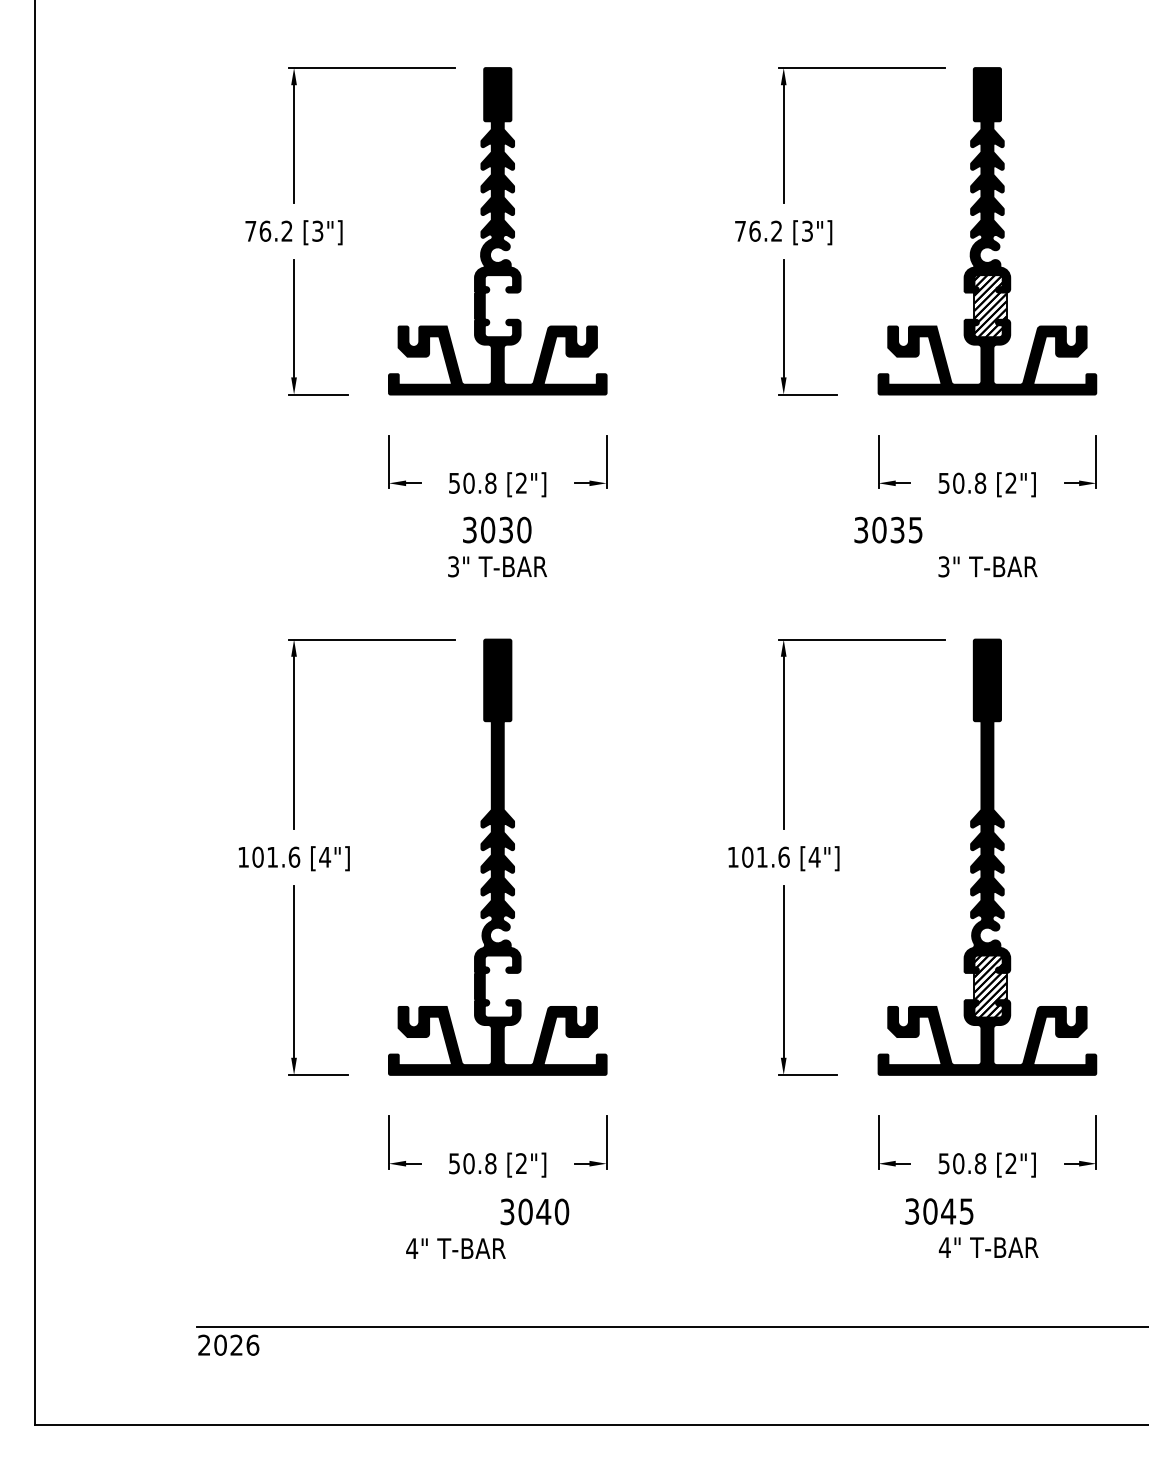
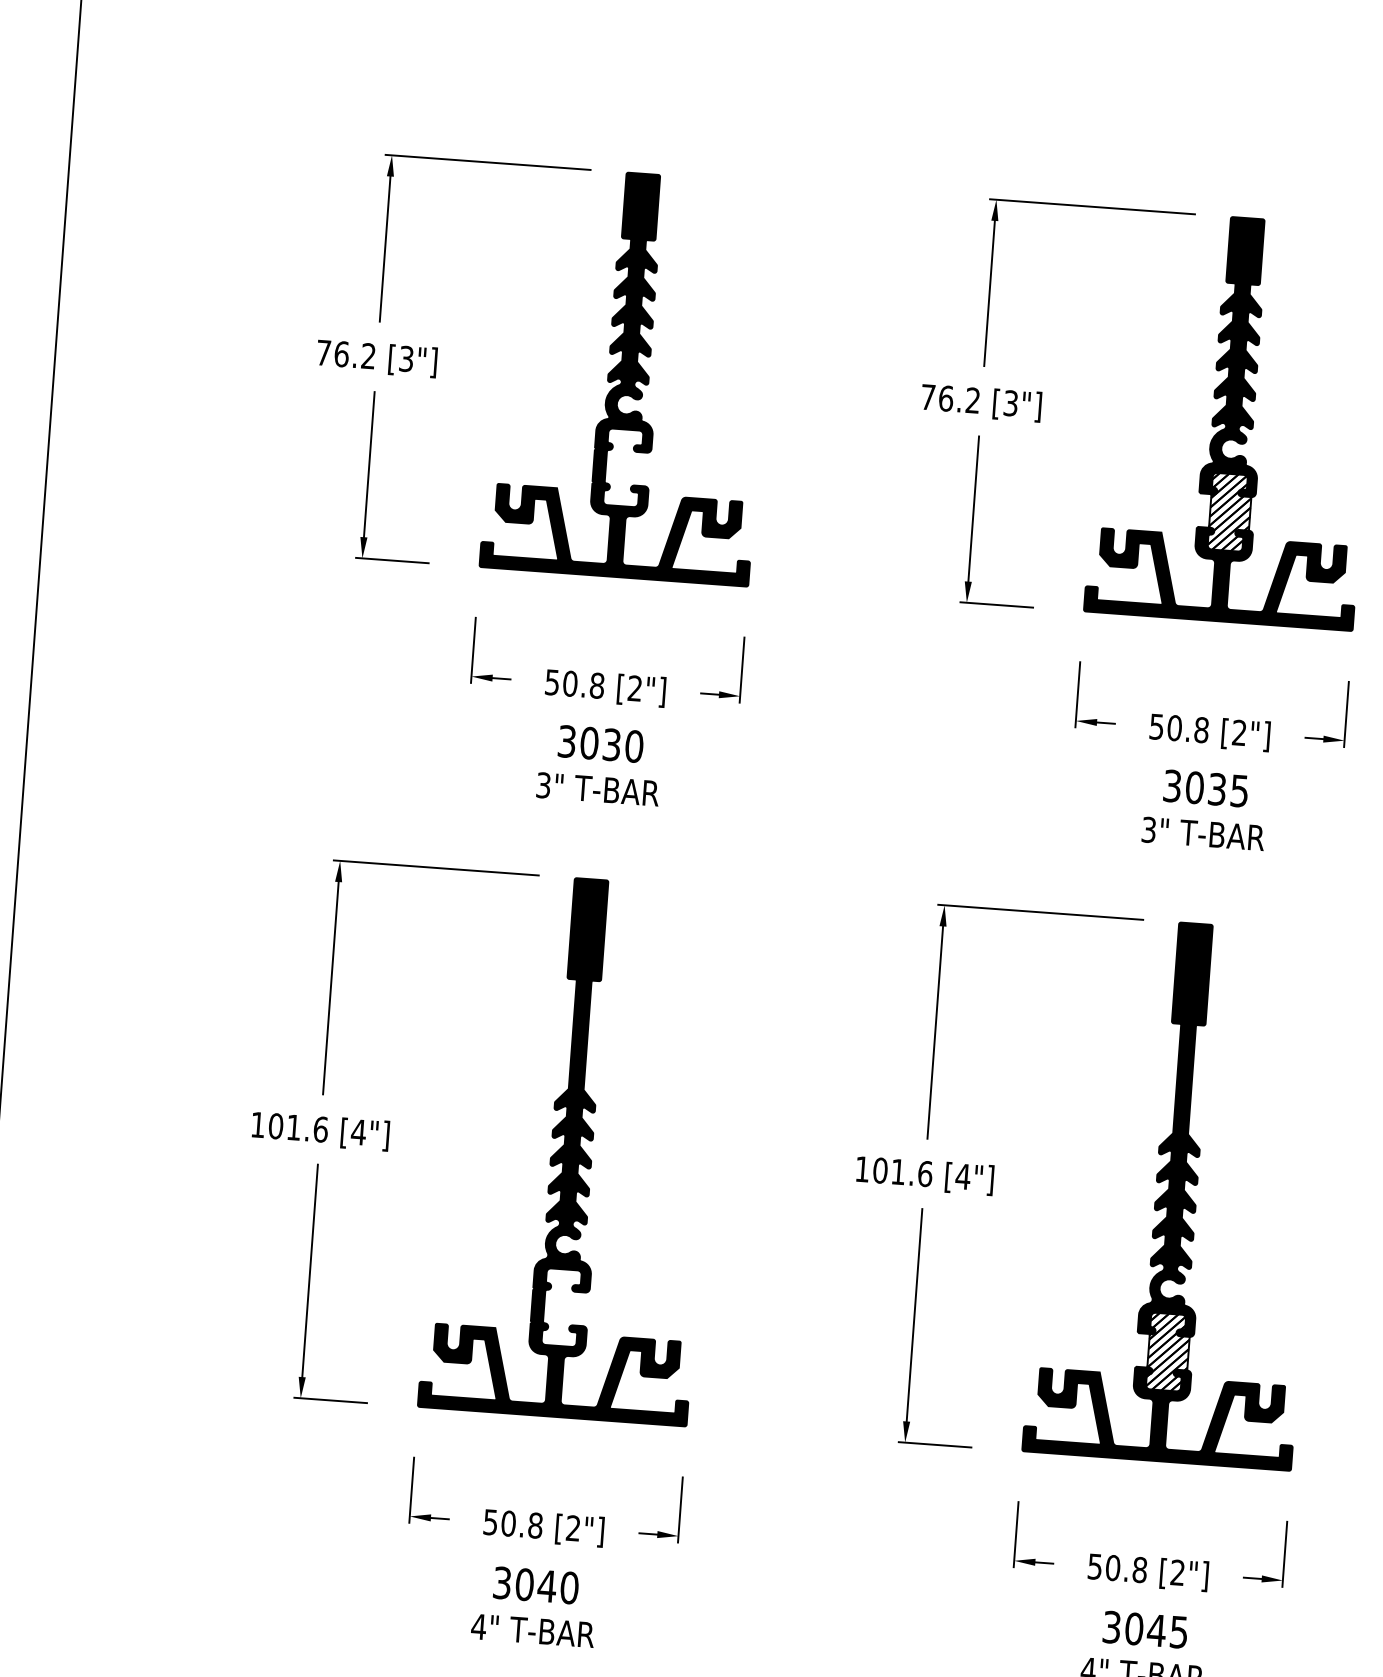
text: (888, 529) -> (1206, 787), moved
text: (534, 1211) -> (535, 1584), moved
text: (939, 1211) -> (1145, 1629), moved
text: (455, 1248) -> (532, 1630), moved

